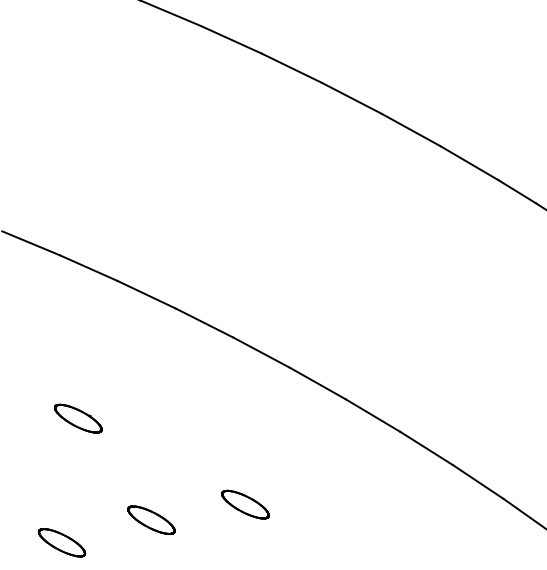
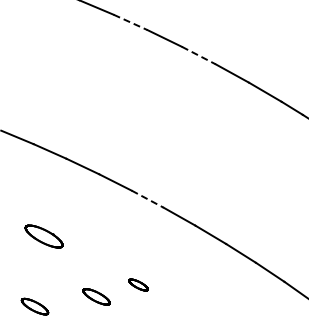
line: (231, 39) -> (130, 22), solid -> dashed
line: (353, 98) -> (199, 55), solid -> dashed
line: (262, 353) -> (148, 199), solid -> dashed
part: (78, 418) -> (44, 236), size x1.4
part: (245, 503) -> (138, 284), size x0.7
part: (151, 519) -> (96, 296), moved

